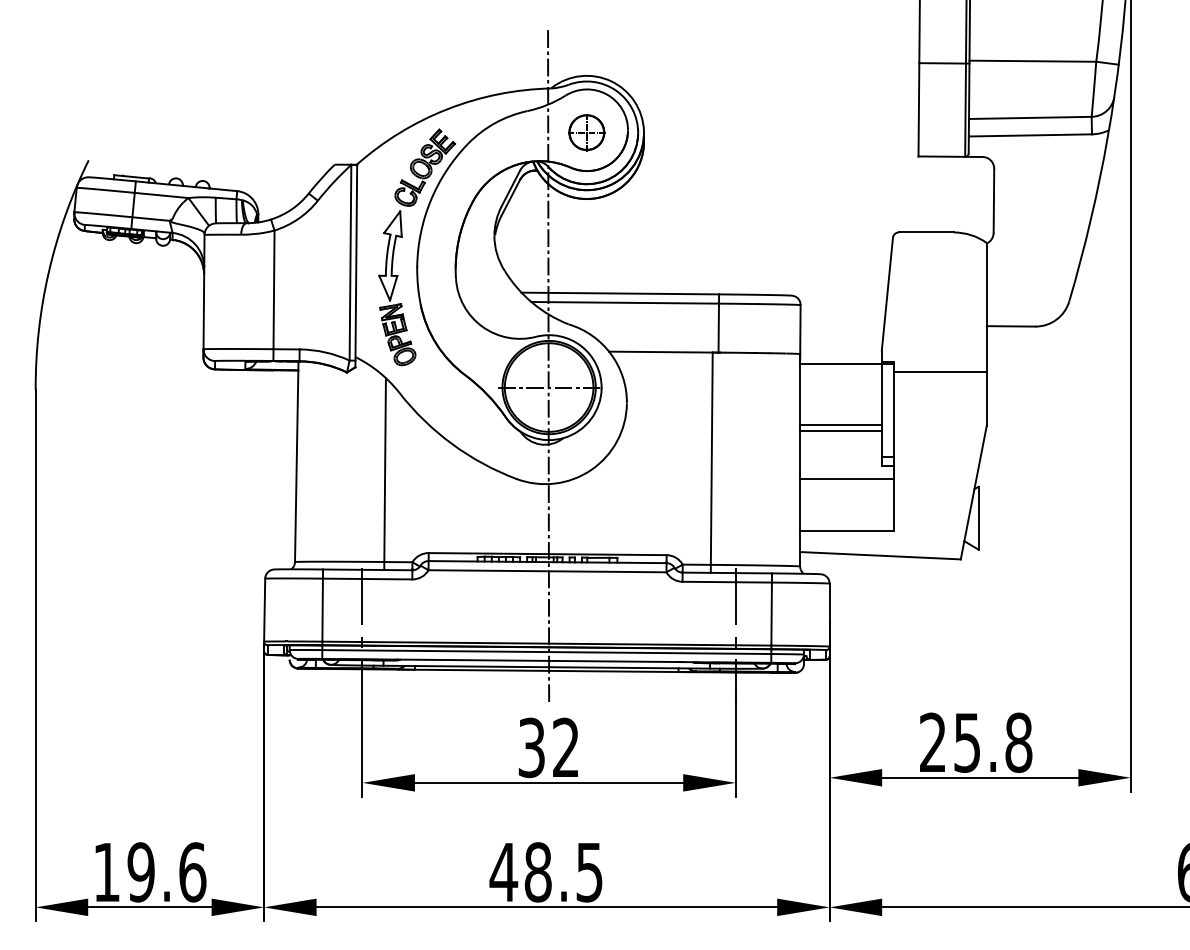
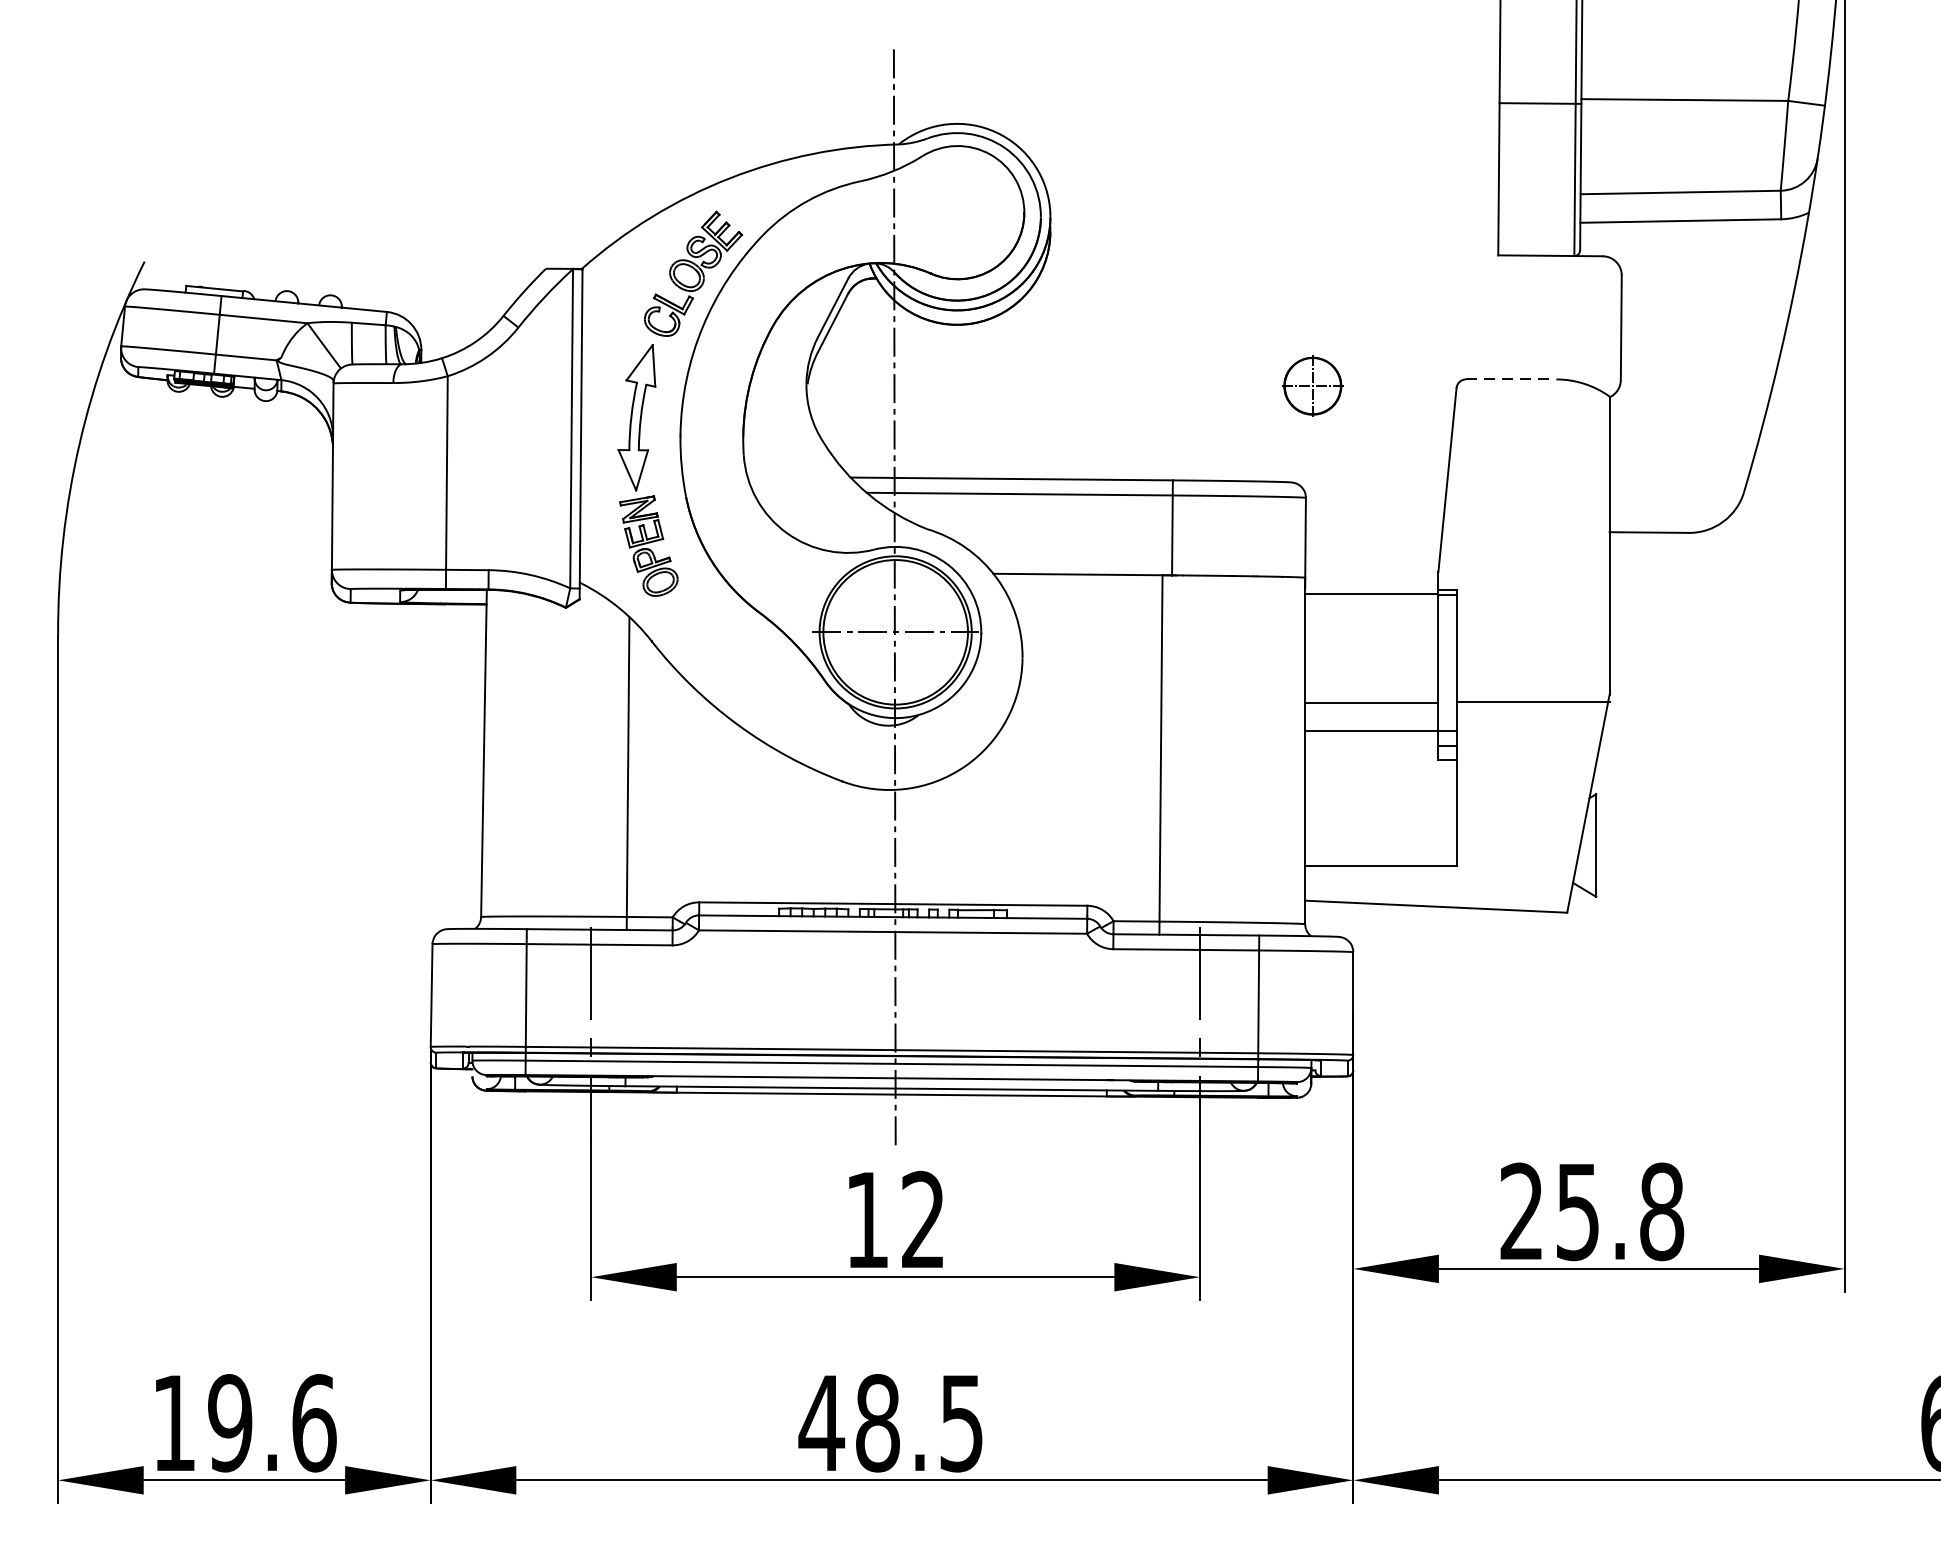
part: (586, 132) -> (1312, 385), moved
line: (926, 232) -> (1511, 379), solid -> dashed
line: (939, 372) -> (1532, 702), moved
line: (840, 424) -> (1370, 692), removed
line: (846, 479) -> (1380, 731), moved
text: (531, 747) -> (866, 1219), 32 -> 12

